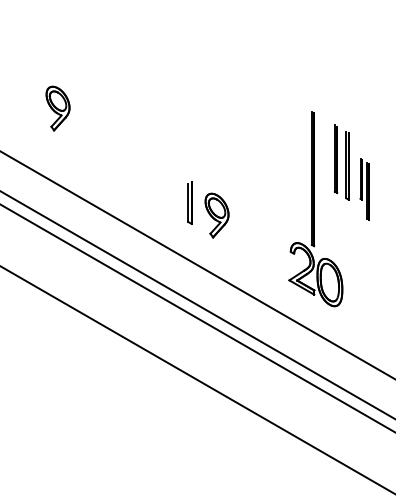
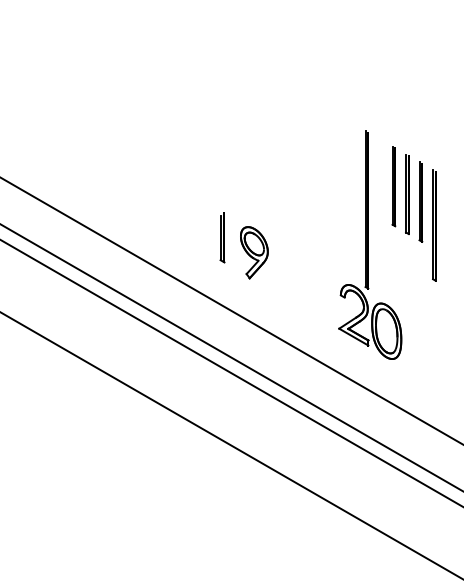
part: (57, 108) -> (67, 127), removed
part: (364, 189) -> (427, 222), size x1.67

